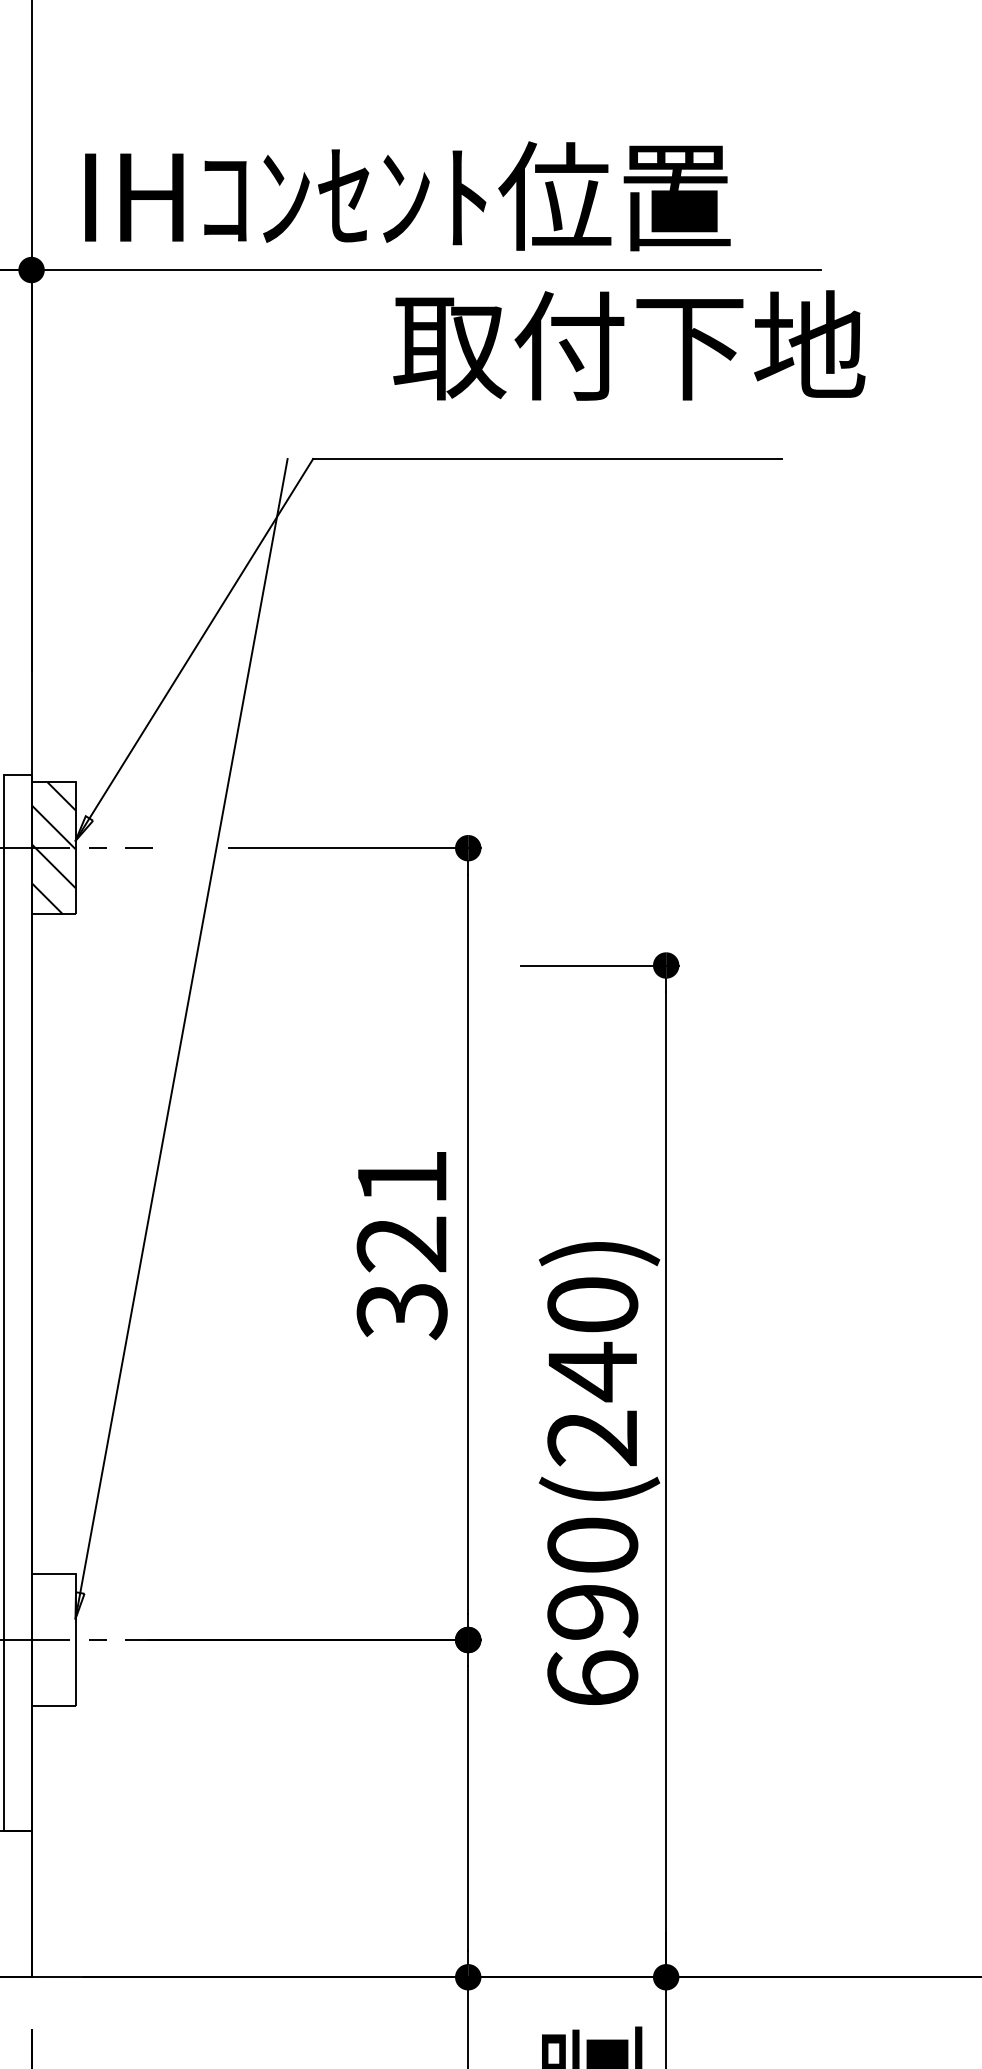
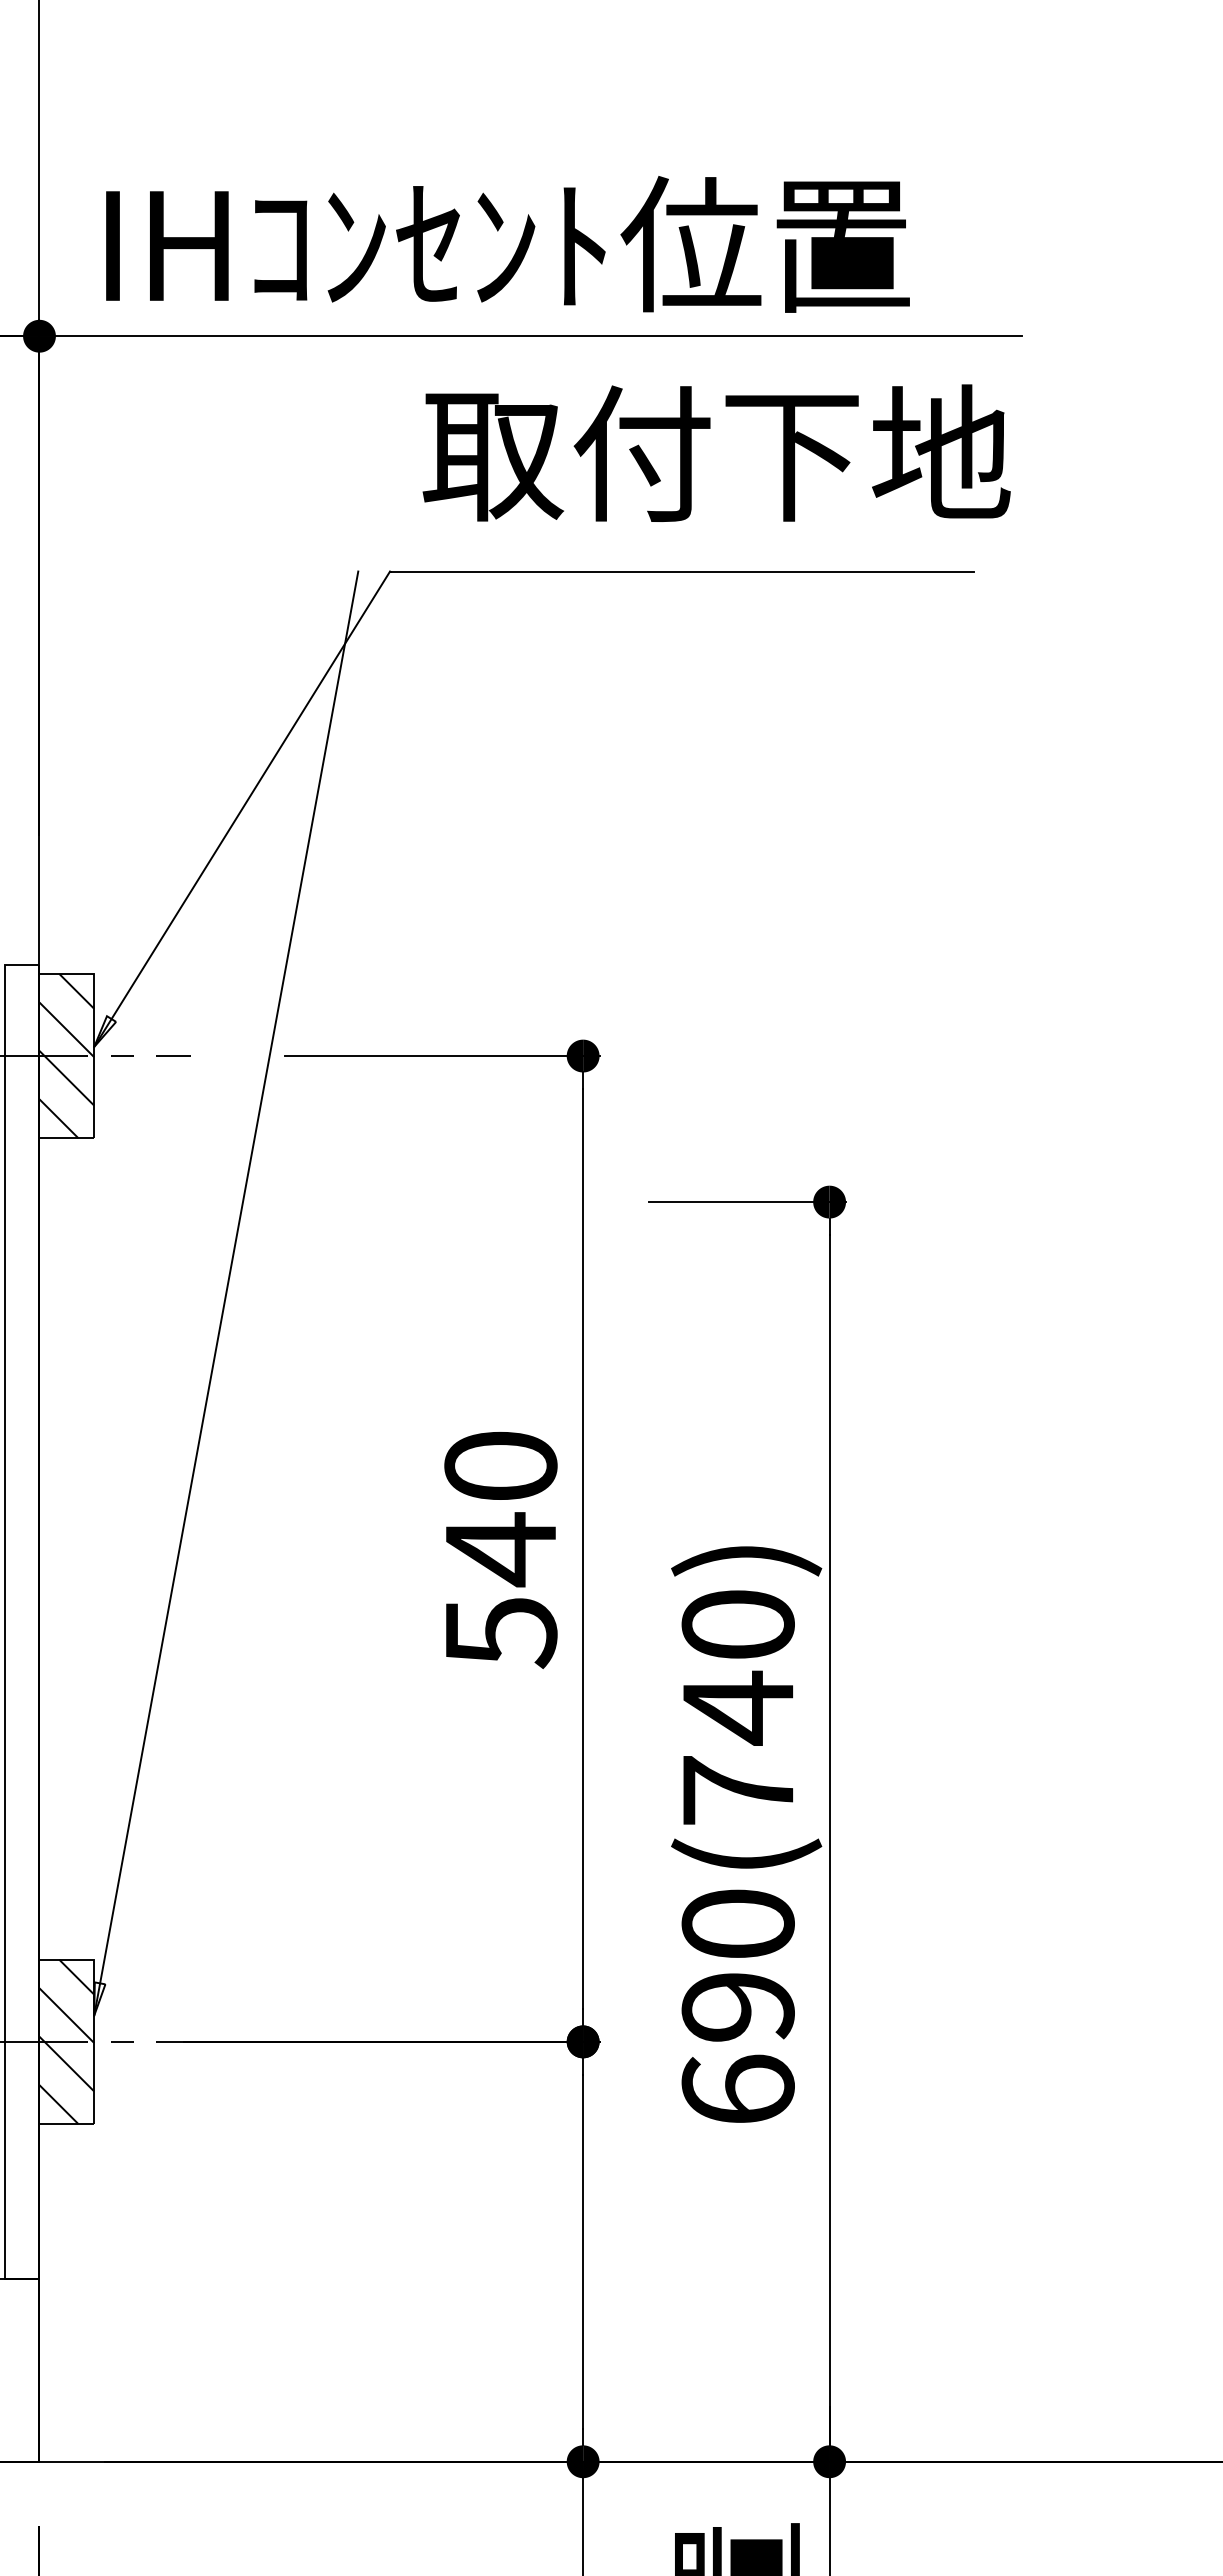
text: (629, 344) -> (716, 452), moved
text: (401, 1245) -> (500, 1550), 321 -> 540
text: (592, 1438) -> (737, 1790), 690(240) -> 690(740)
hatch: (53, 1639) -> (66, 2041), added

